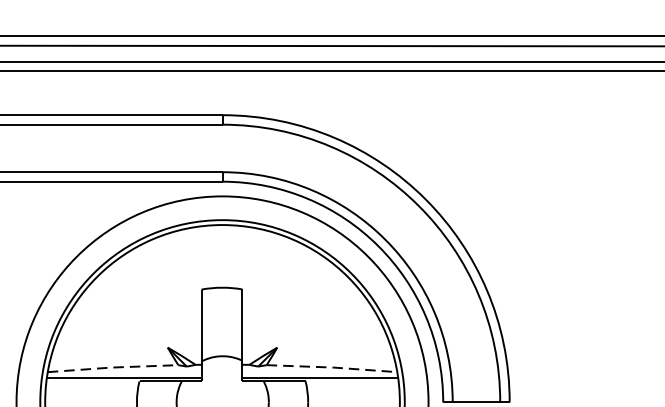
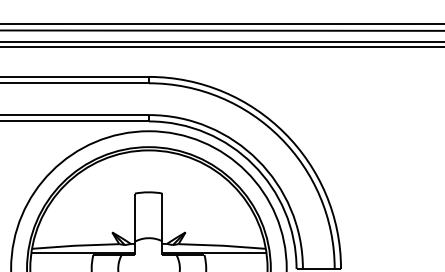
line: (112, 367) -> (75, 245), dashed -> solid
line: (333, 367) -> (223, 245), dashed -> solid

